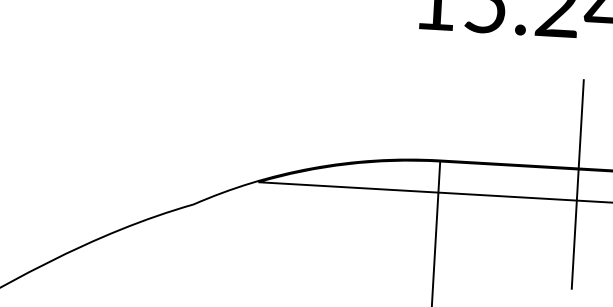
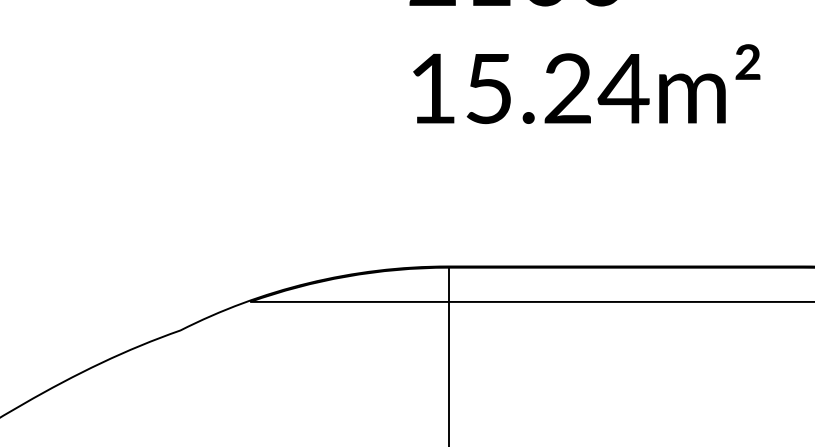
line: (577, 184) -> (601, 284), removed

